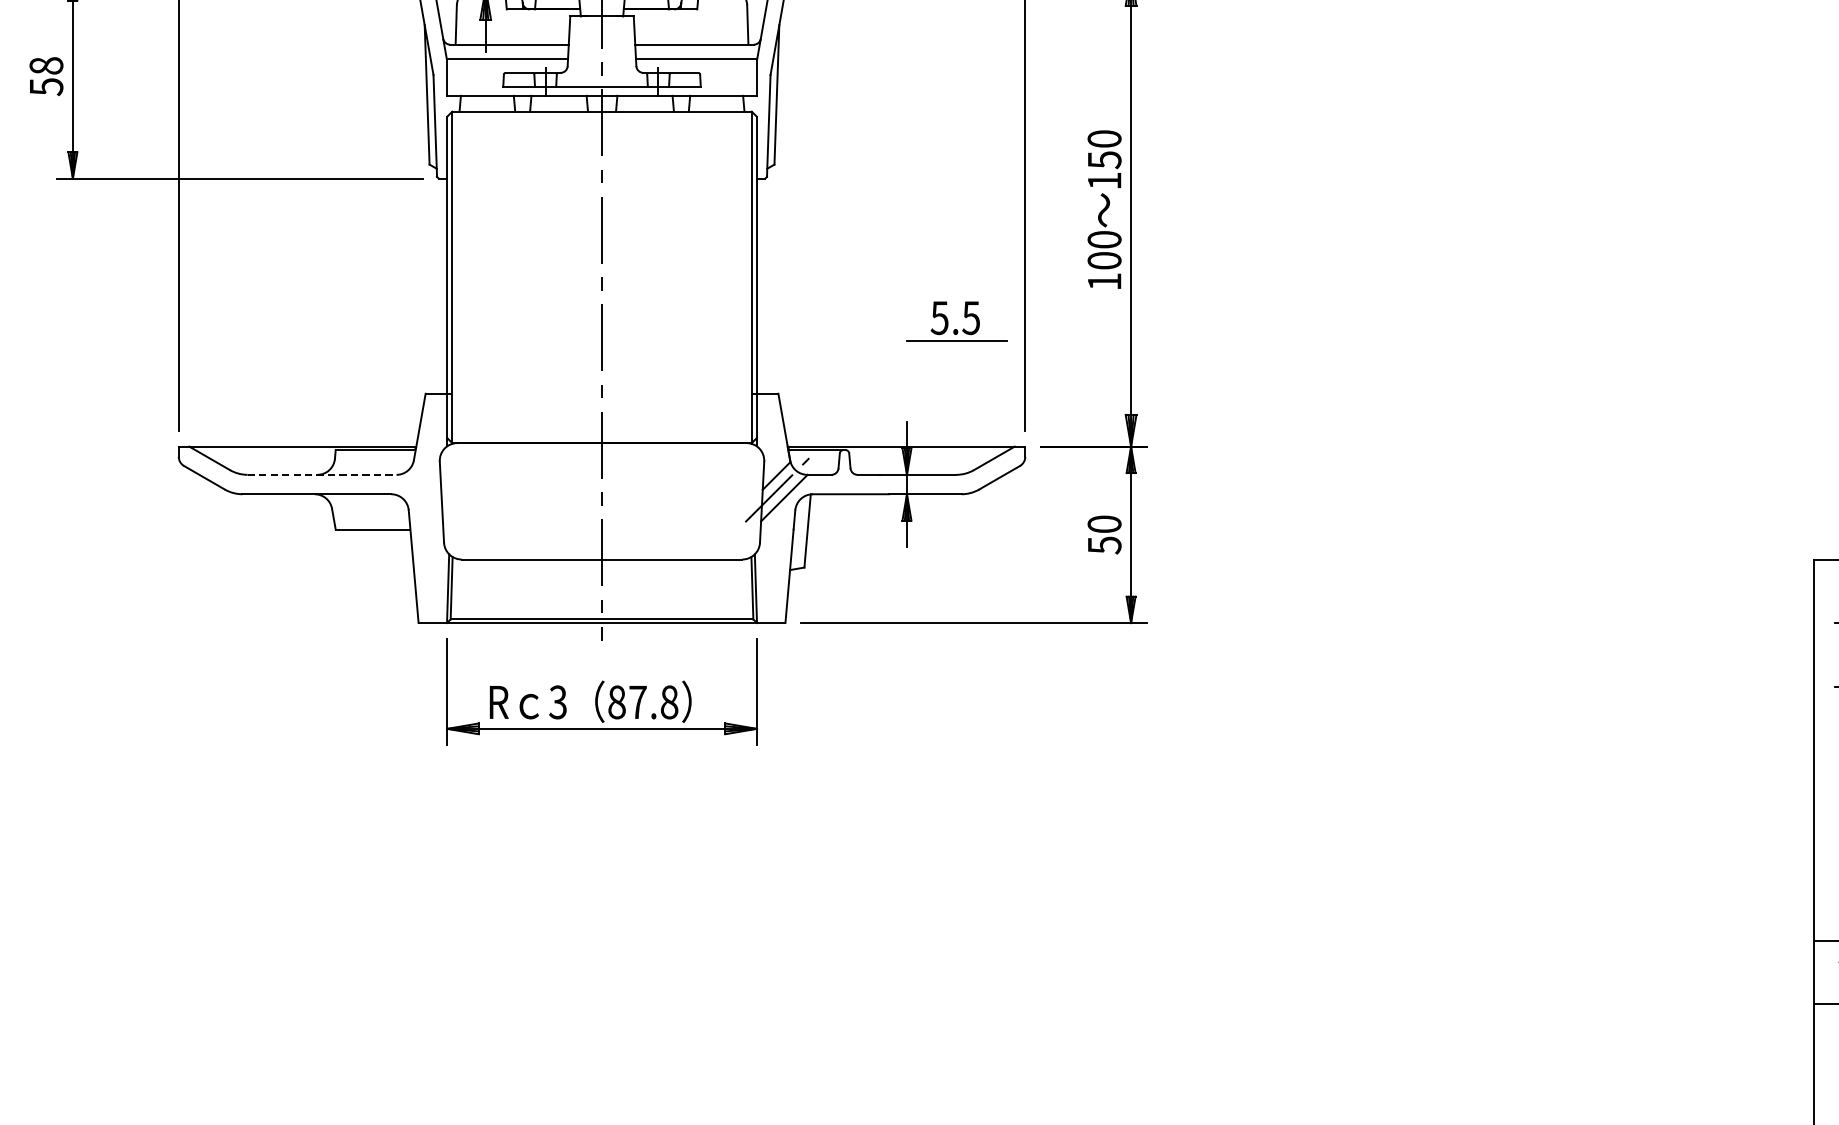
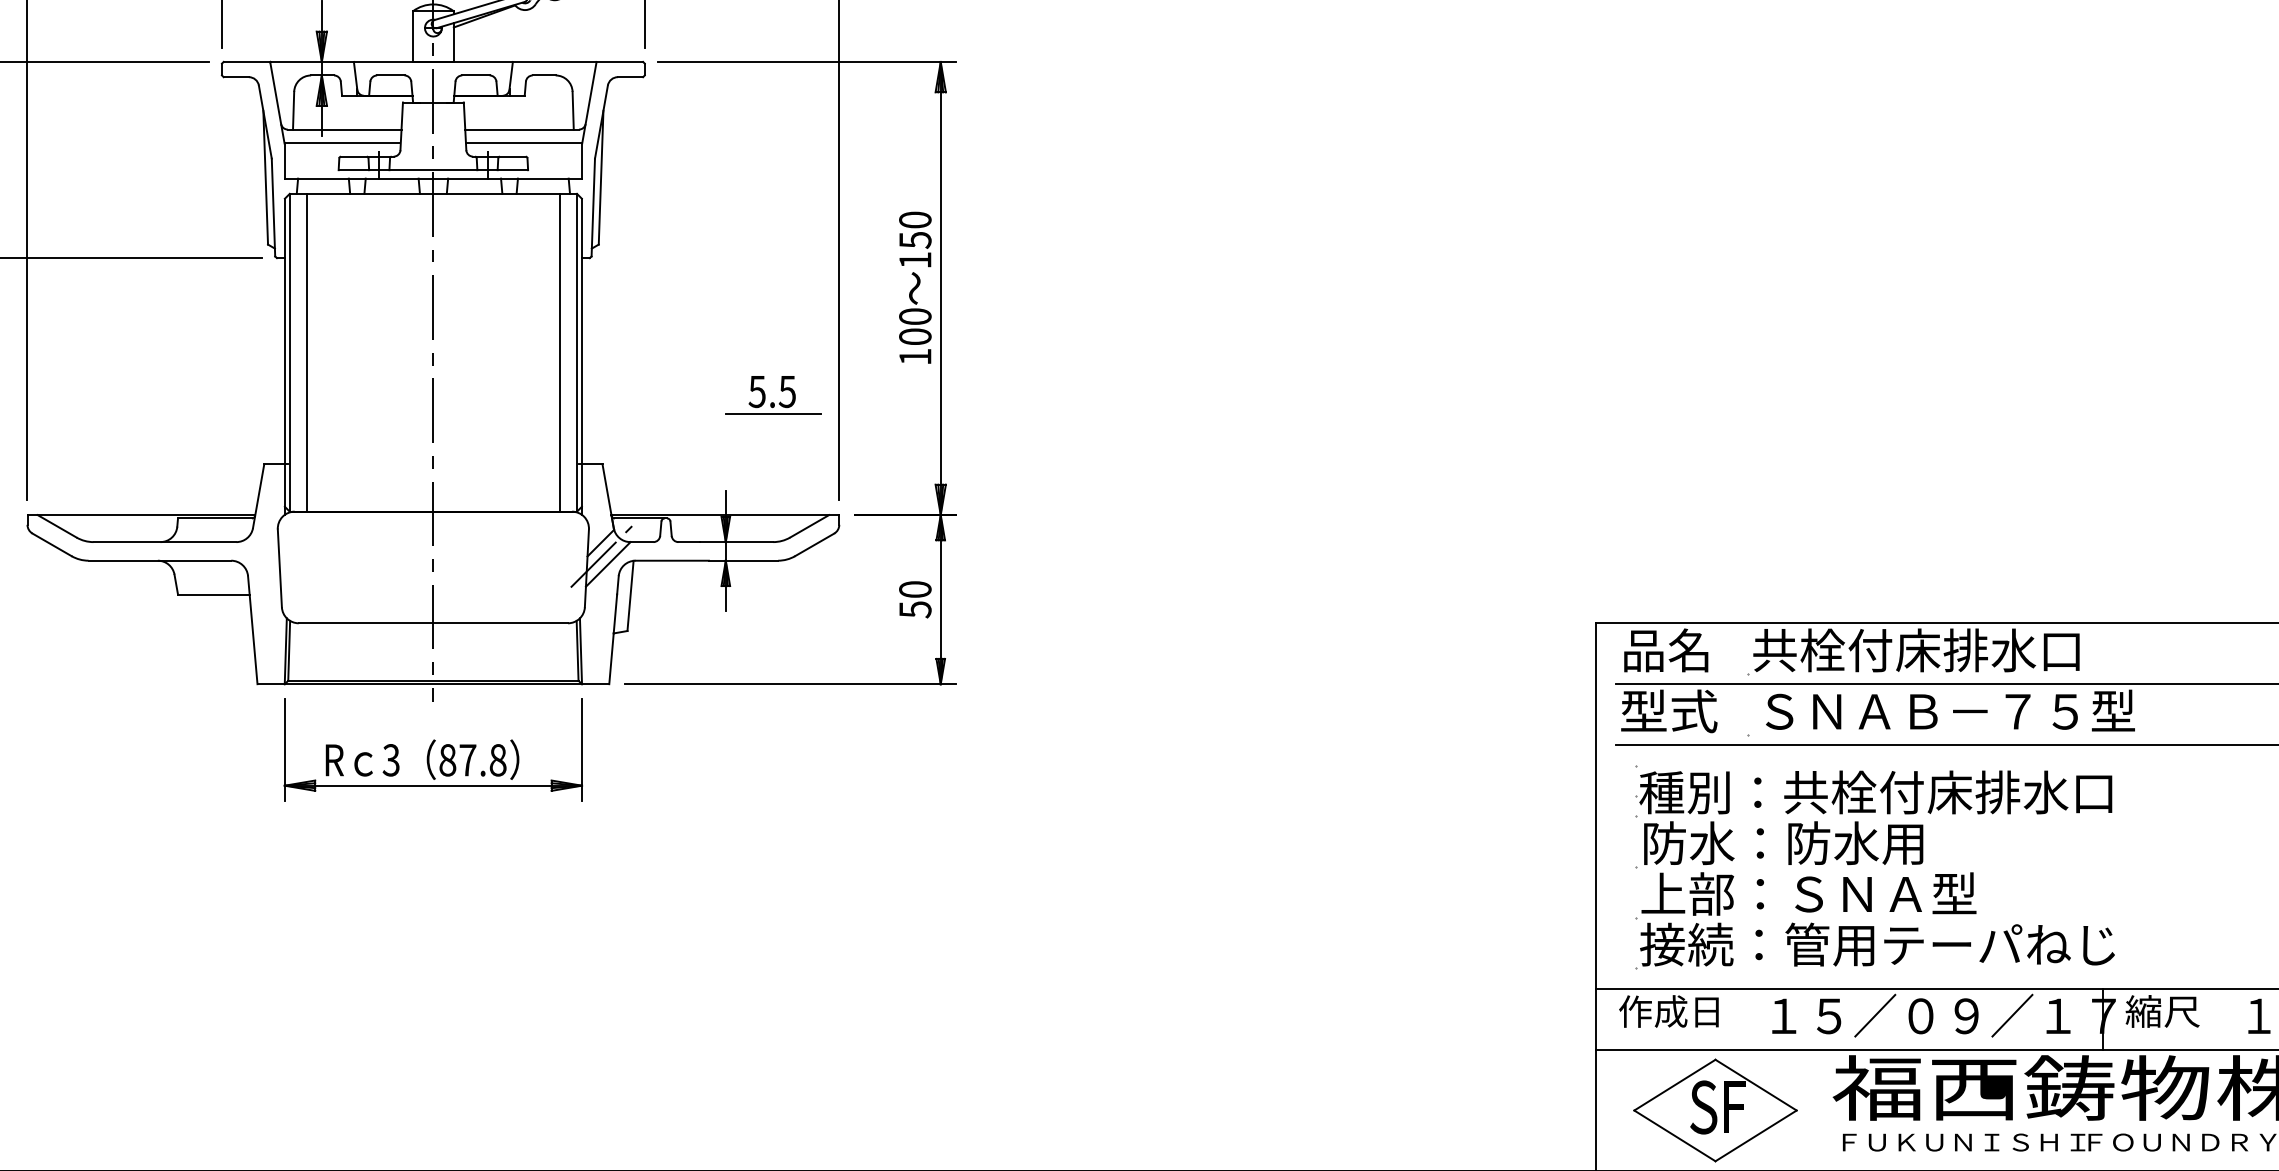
line: (469, 277) -> (306, 352), added
line: (734, 277) -> (560, 352), added
line: (322, 475) -> (165, 542), dashed -> solid

